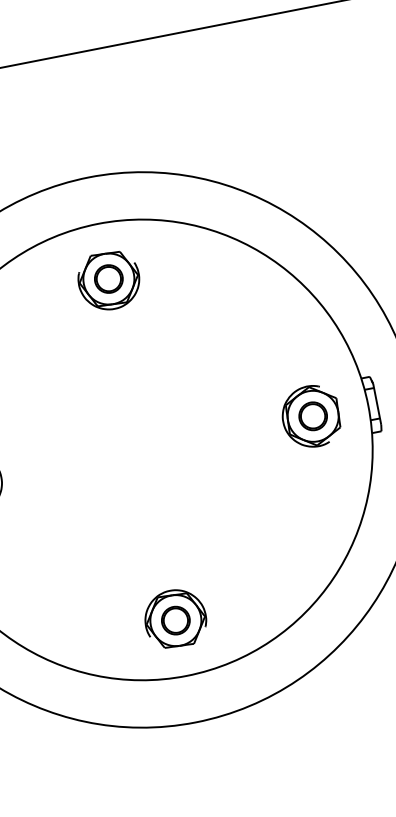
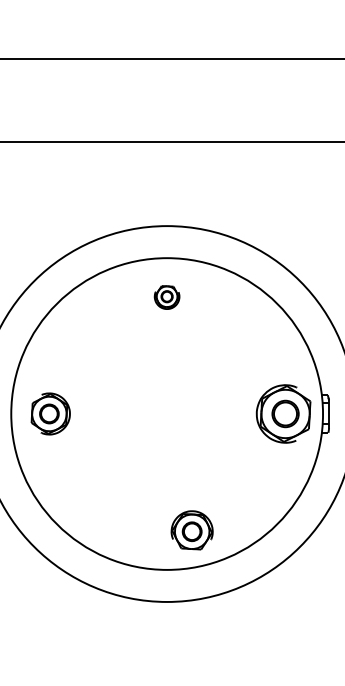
part: (108, 281) -> (166, 297), size x0.6
part: (310, 416) -> (283, 413), size x1.4
part: (174, 618) -> (191, 530), moved

